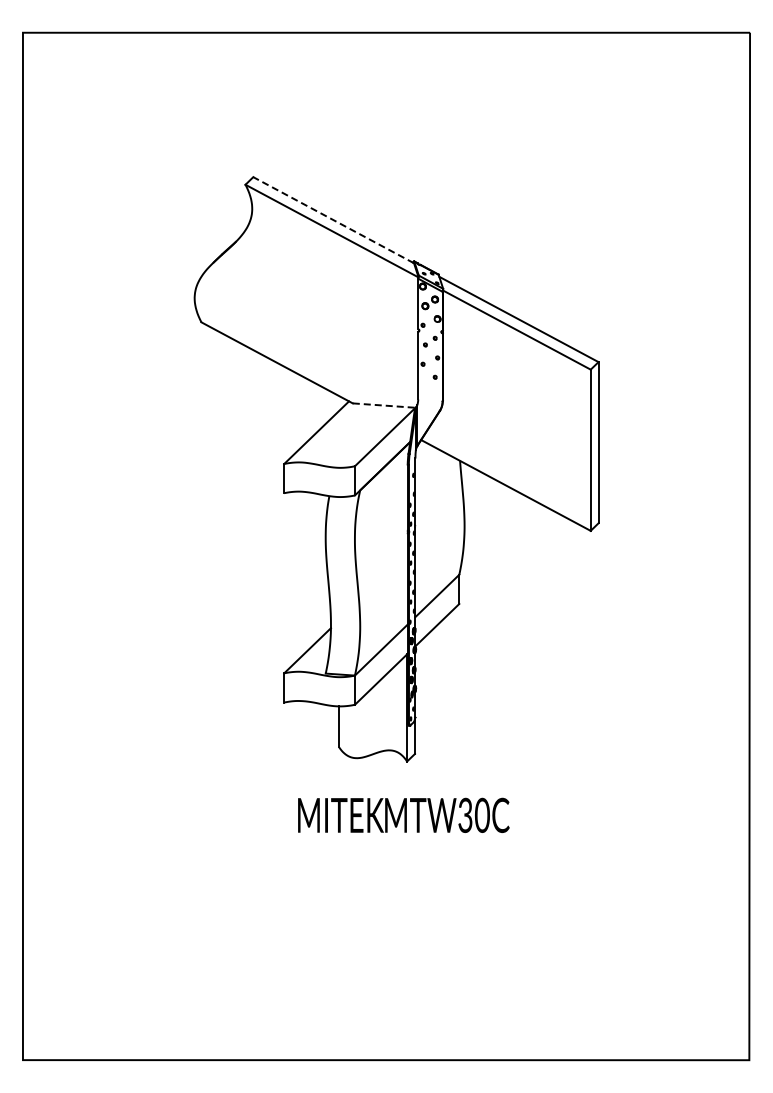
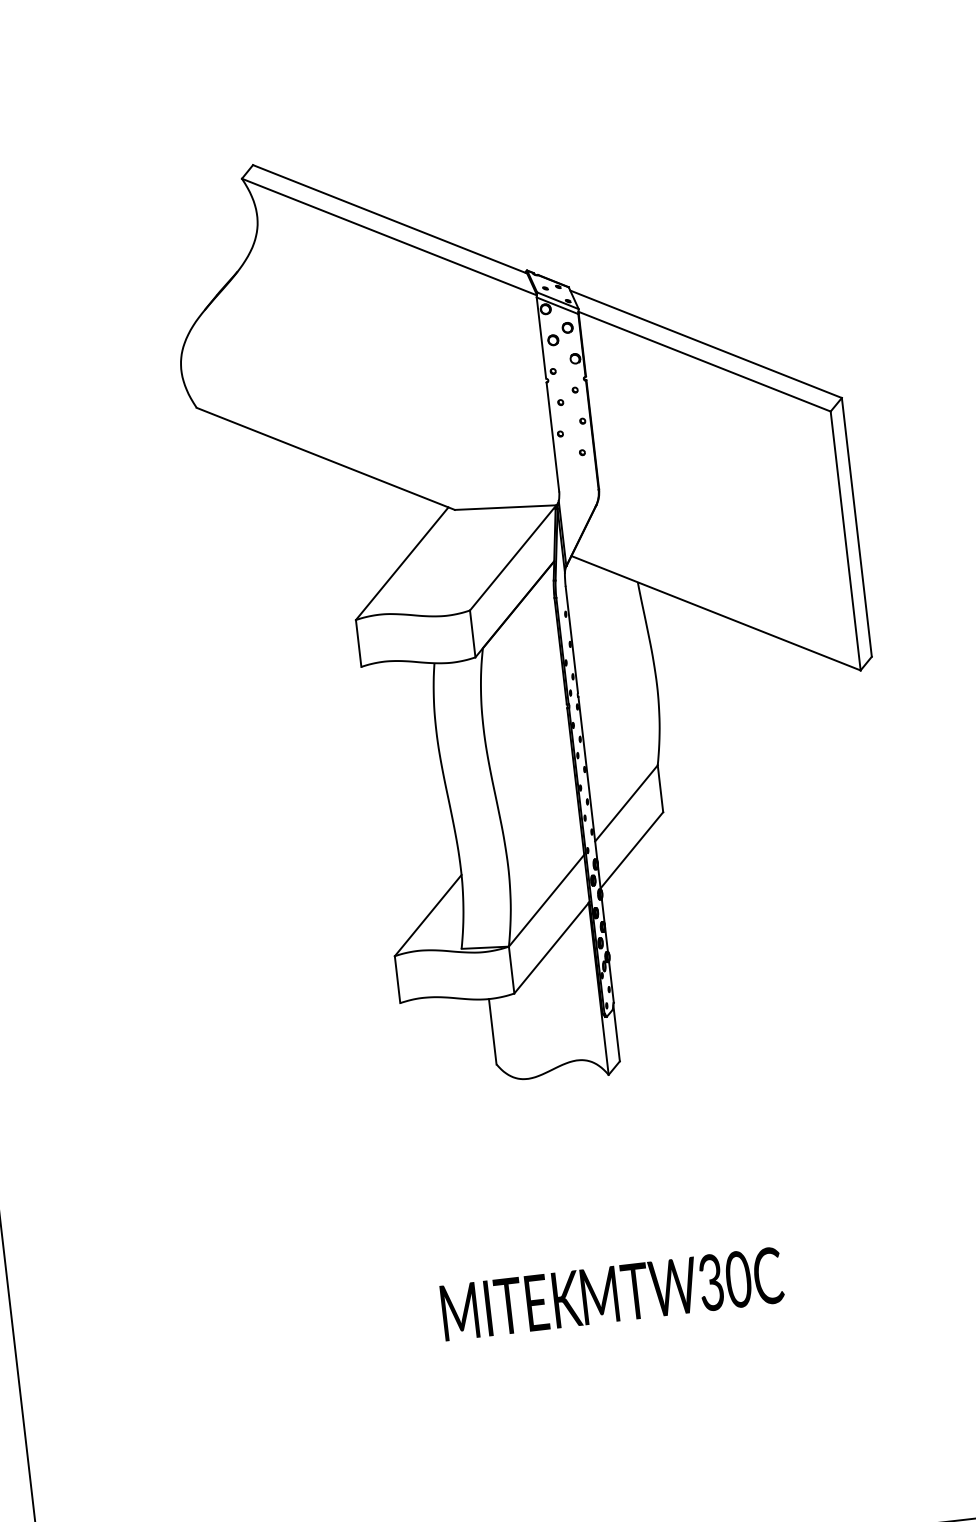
line: (333, 219) -> (389, 218), dashed -> solid
line: (384, 405) -> (506, 507), dashed -> solid
text: (403, 814) -> (611, 1292), moved

